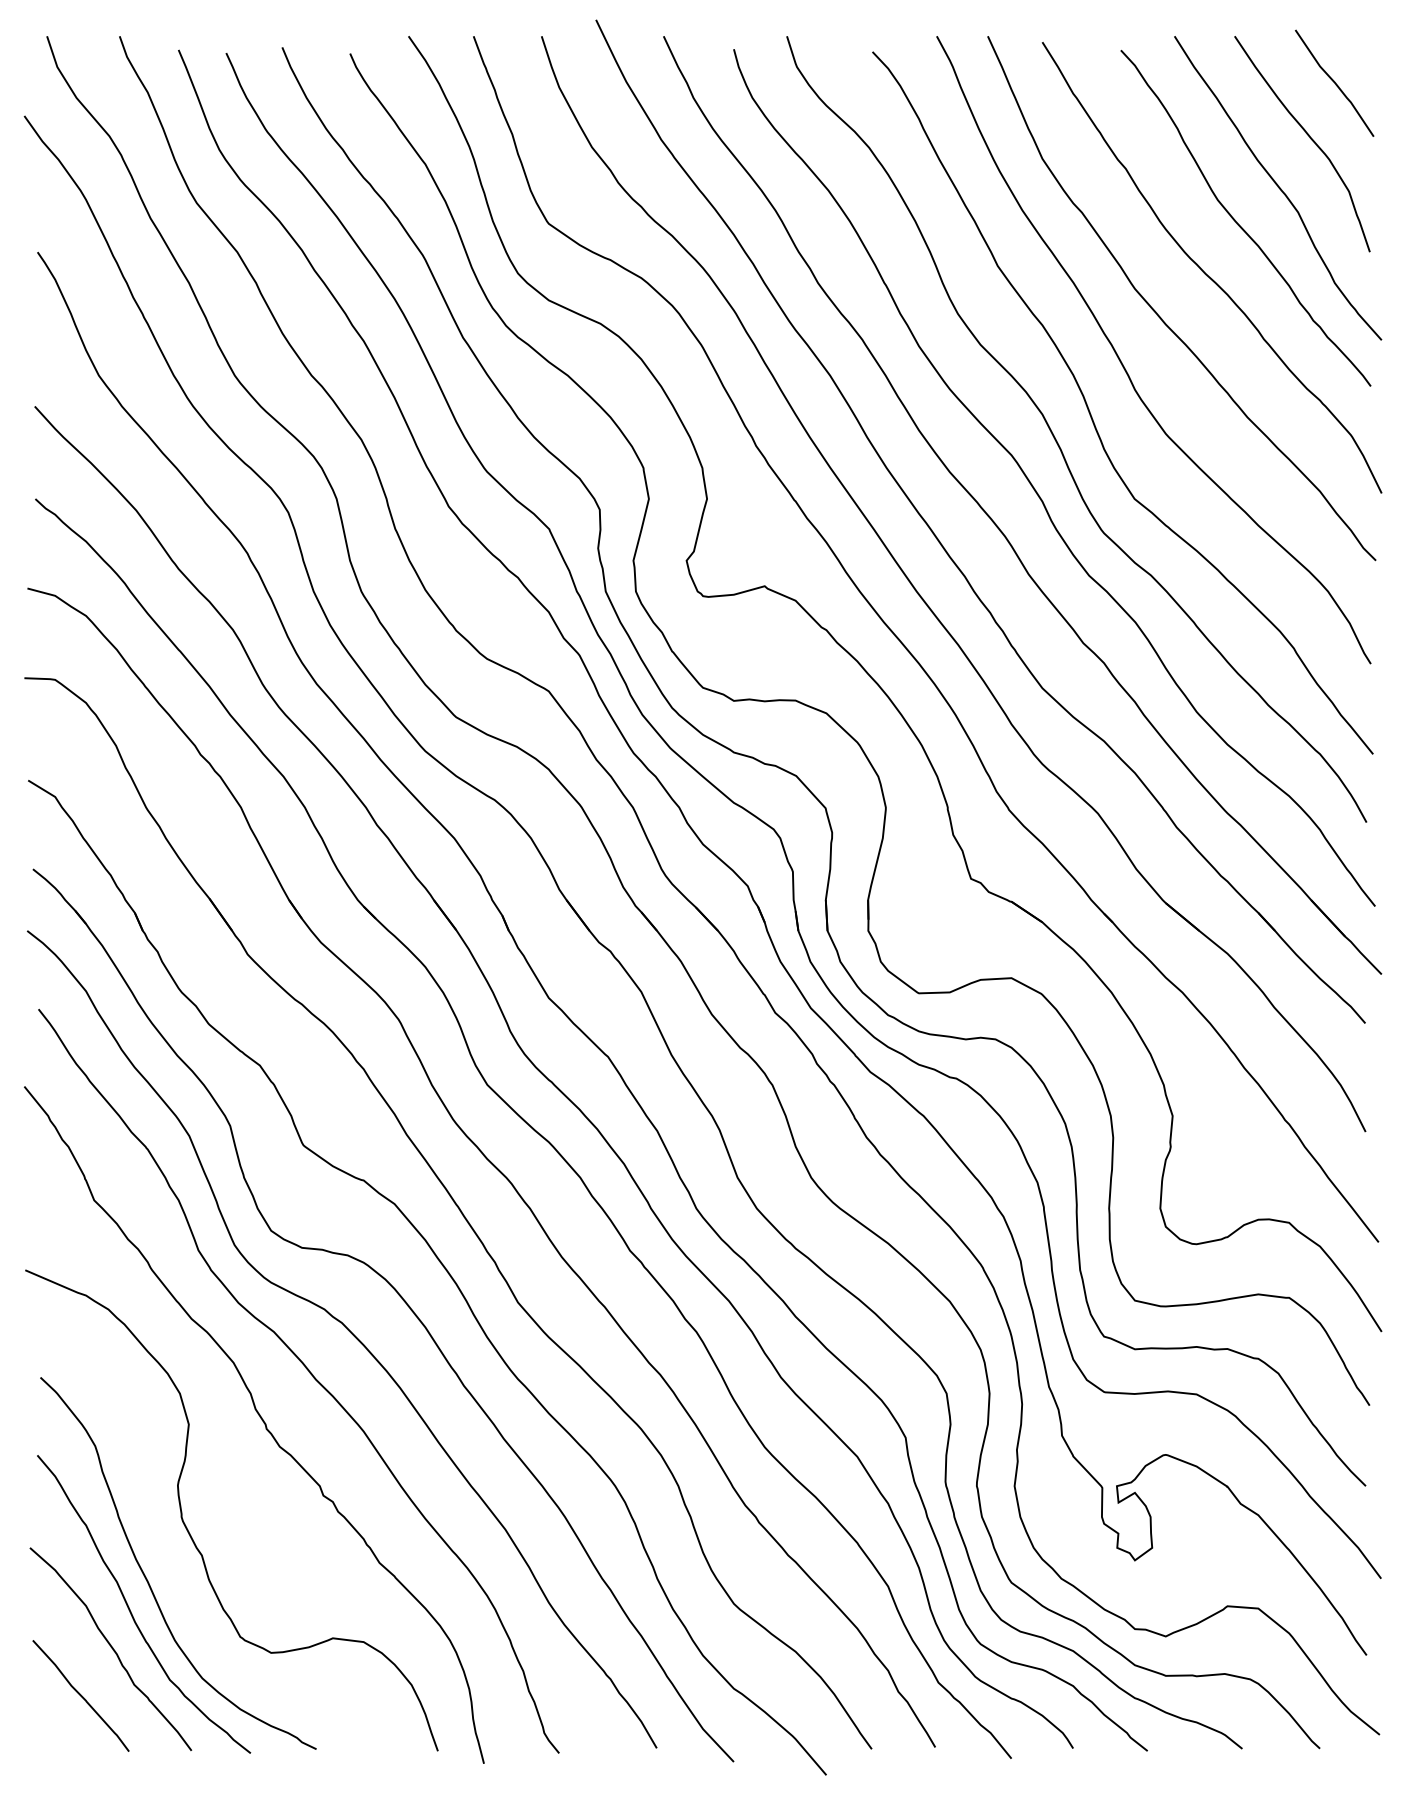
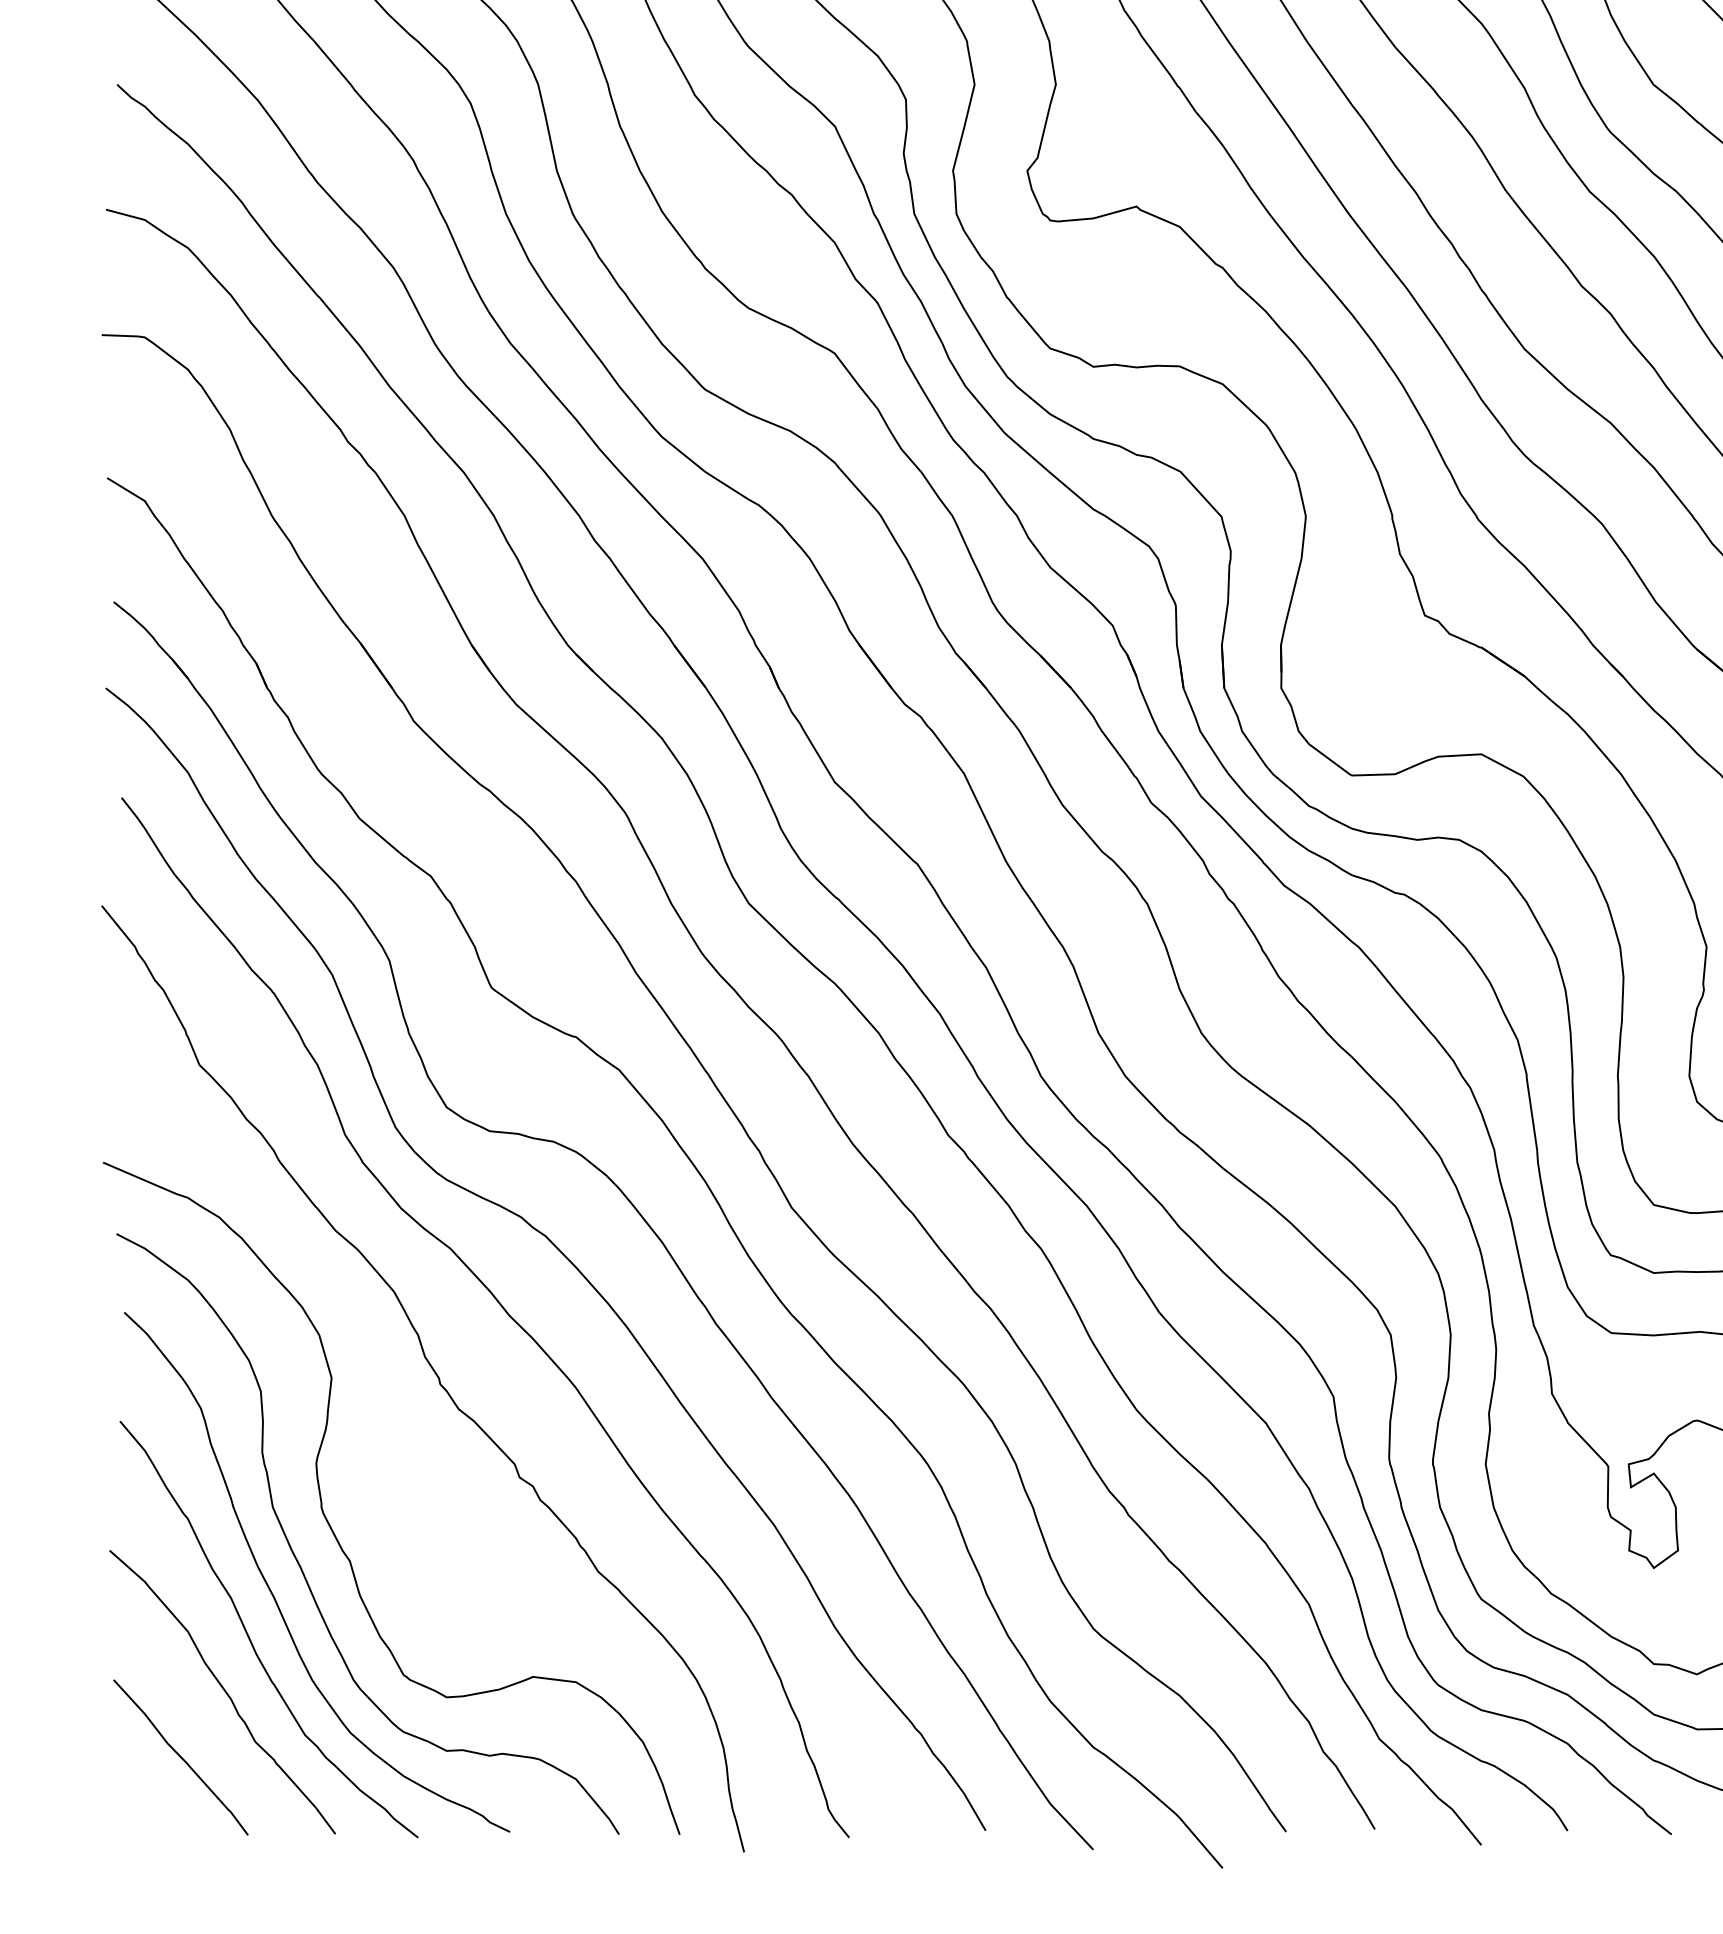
curve: (167, 1559) -> (301, 1566), added

